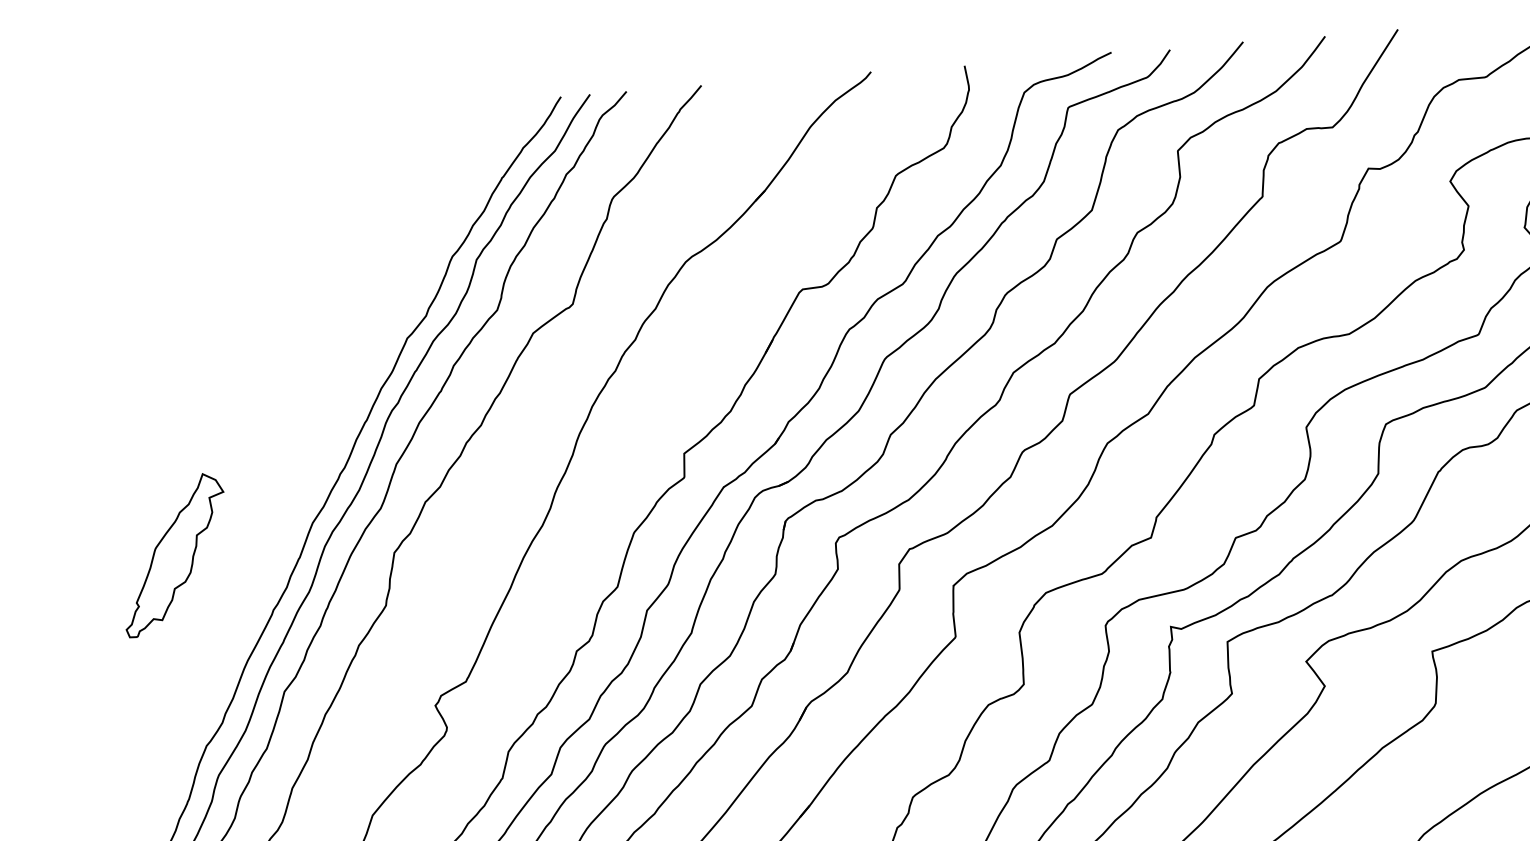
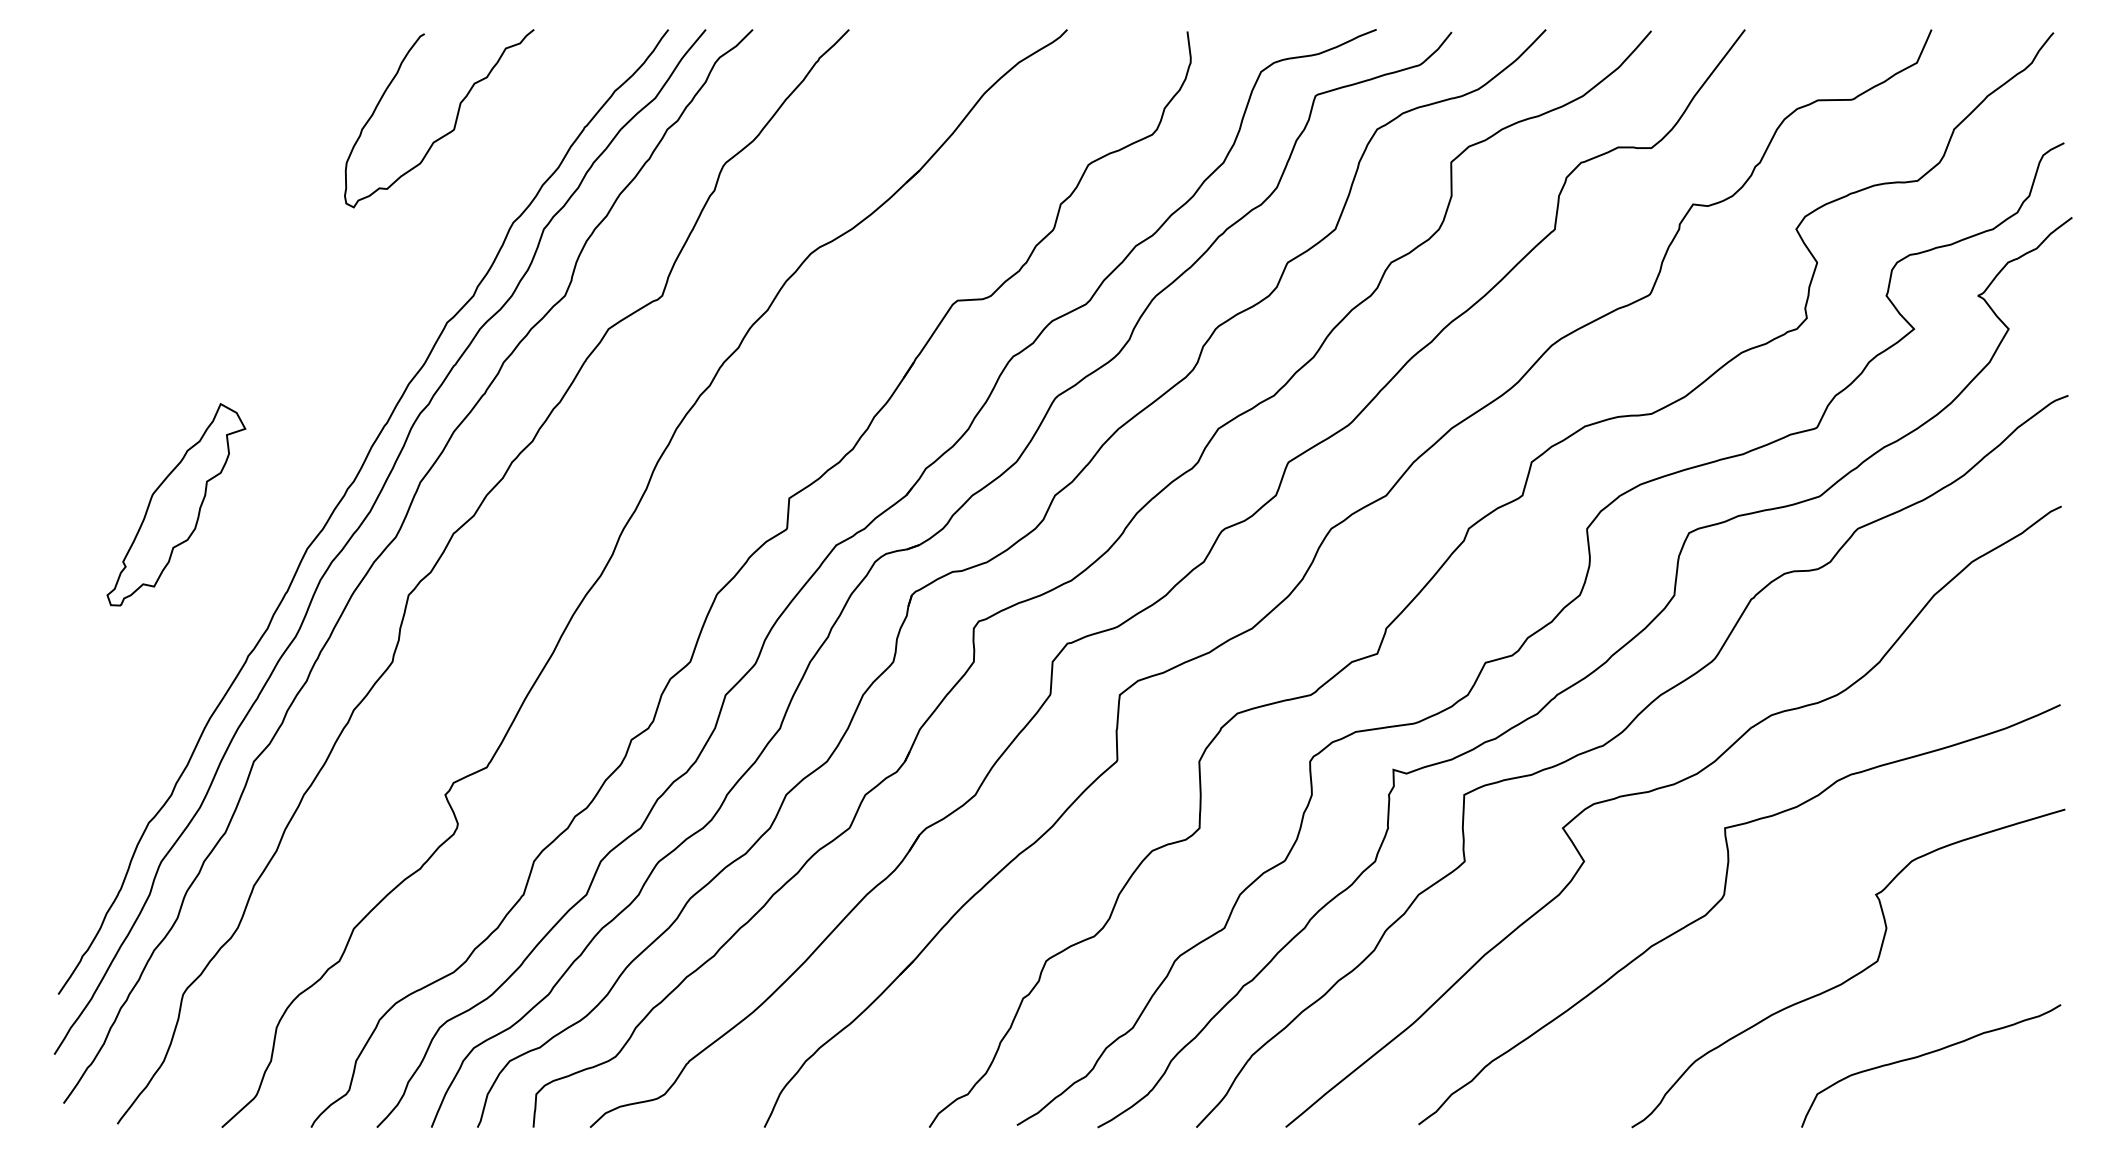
curve: (400, 183) -> (454, 123), added
part: (174, 554) -> (176, 504), moved

